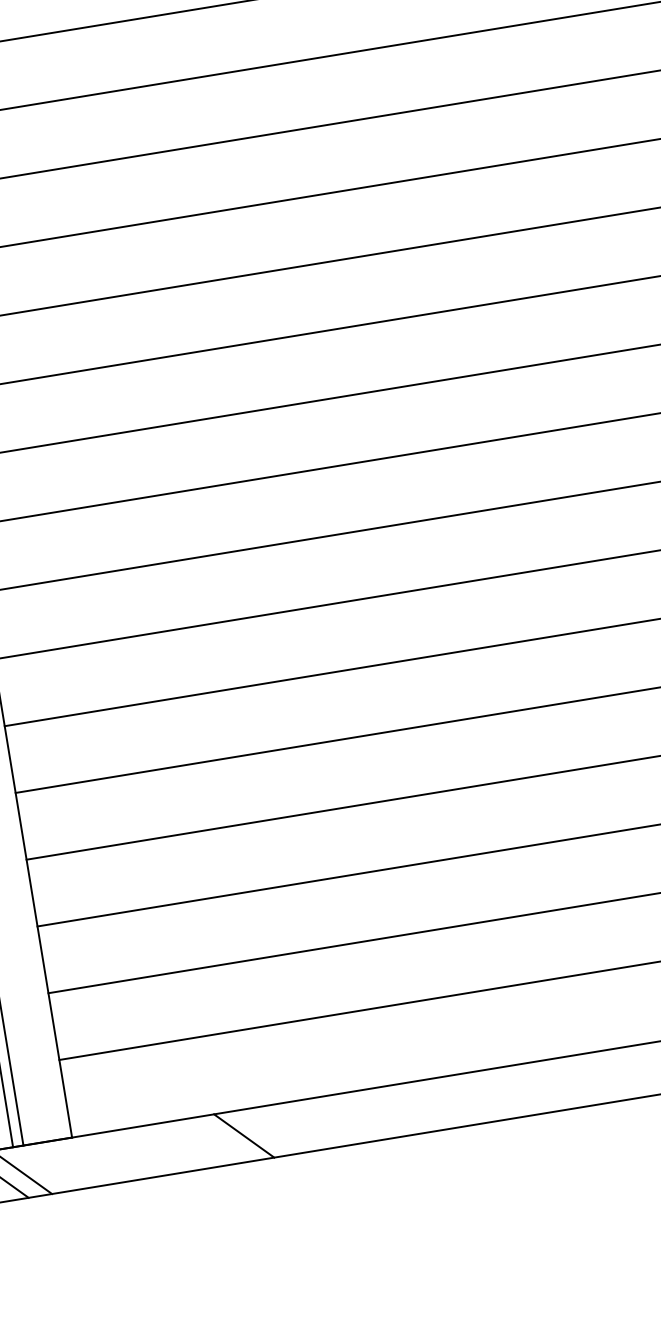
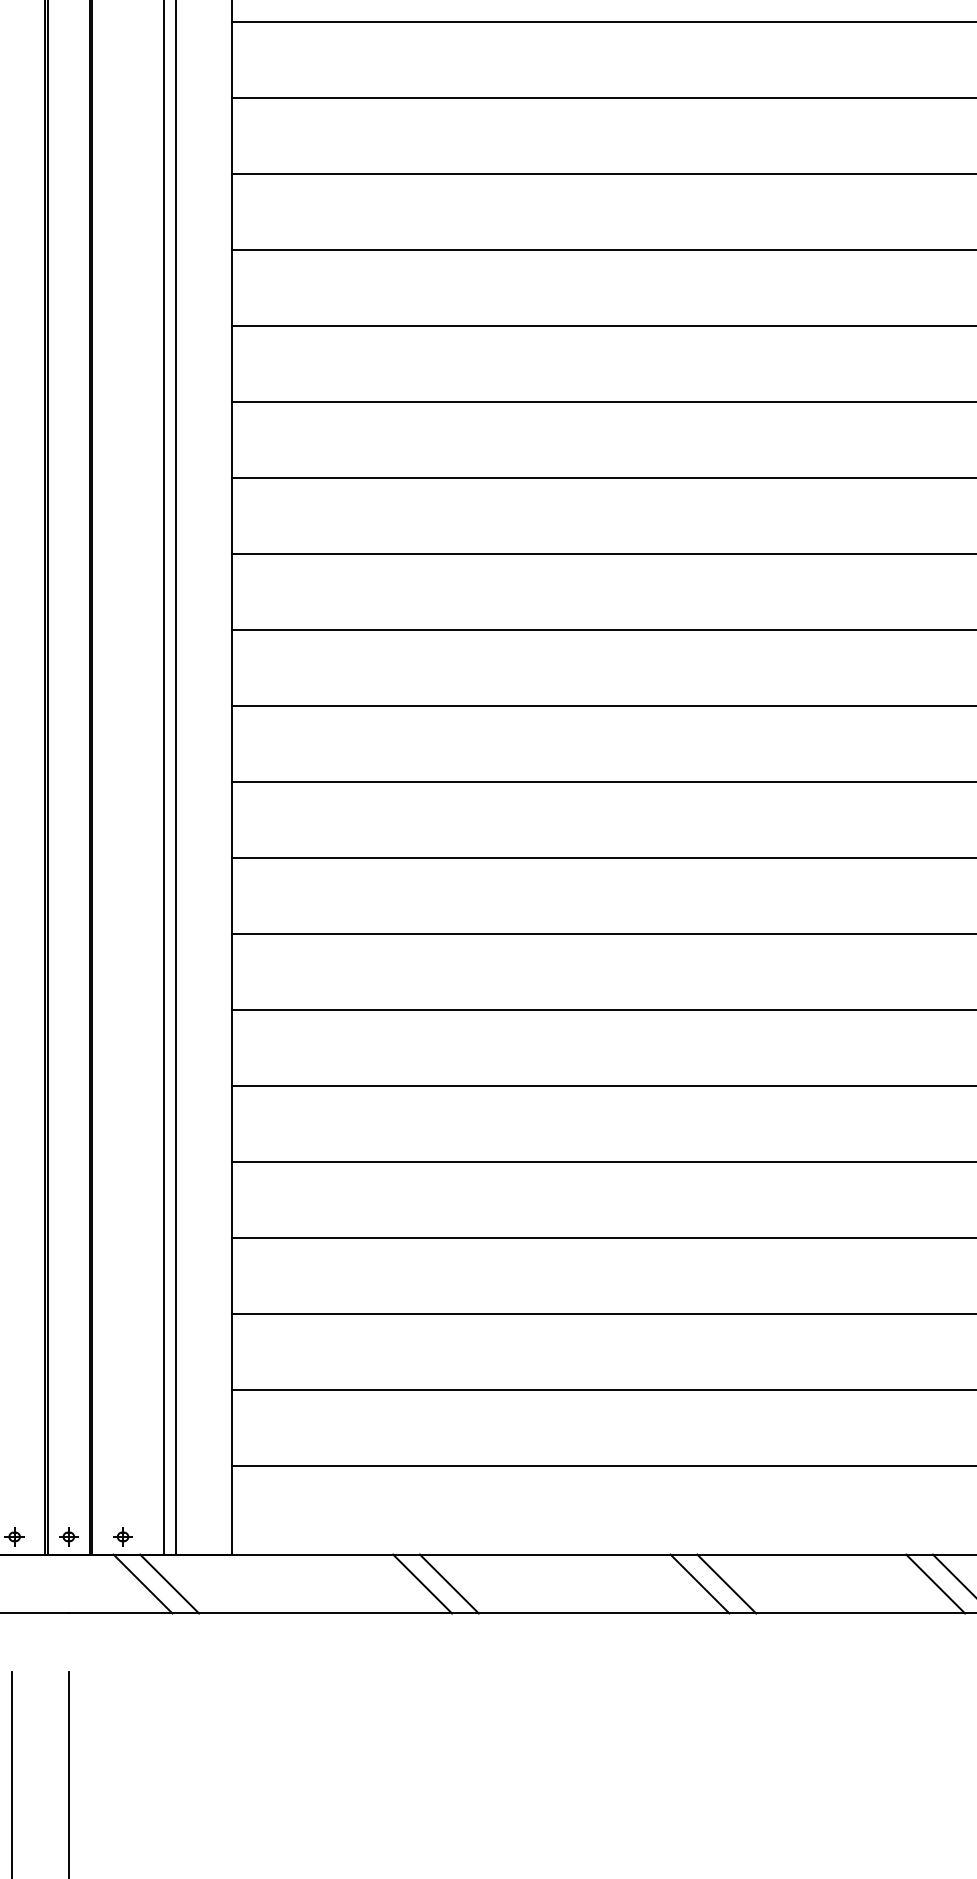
line: (511, 1091) -> (726, 1583), added
line: (487, 1095) -> (699, 1583), added
line: (266, 1131) -> (448, 1583), added

